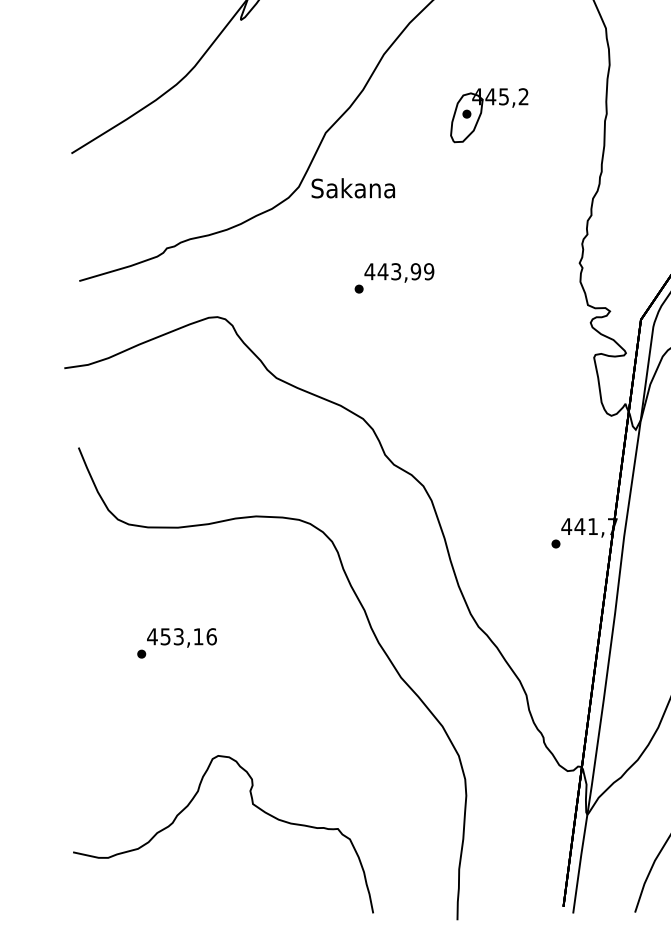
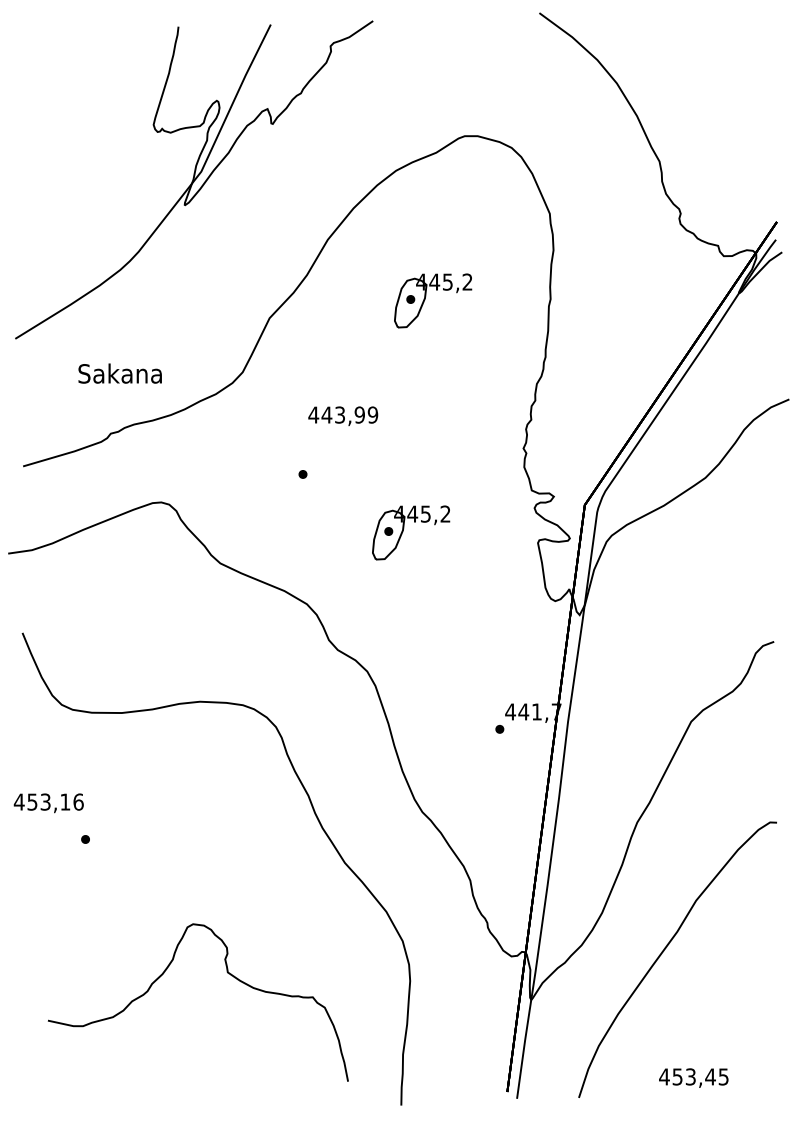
text: (352, 188) -> (119, 373), moved
text: (399, 272) -> (343, 415), moved
part: (459, 347) -> (403, 532), added
text: (181, 638) -> (48, 803), moved
part: (252, 805) -> (227, 973), moved

